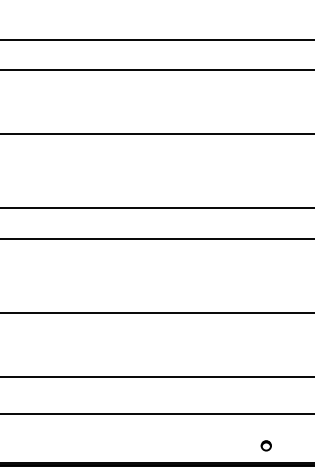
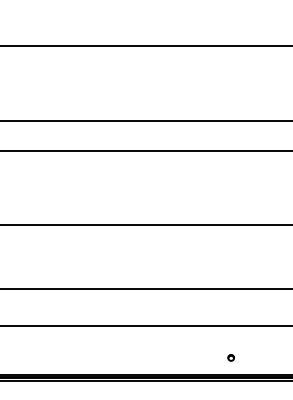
part: (265, 445) -> (230, 357), size x0.62

